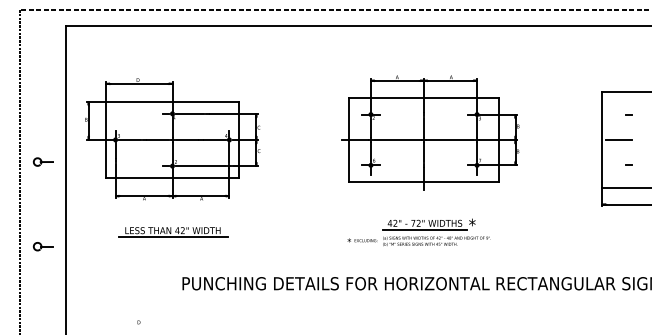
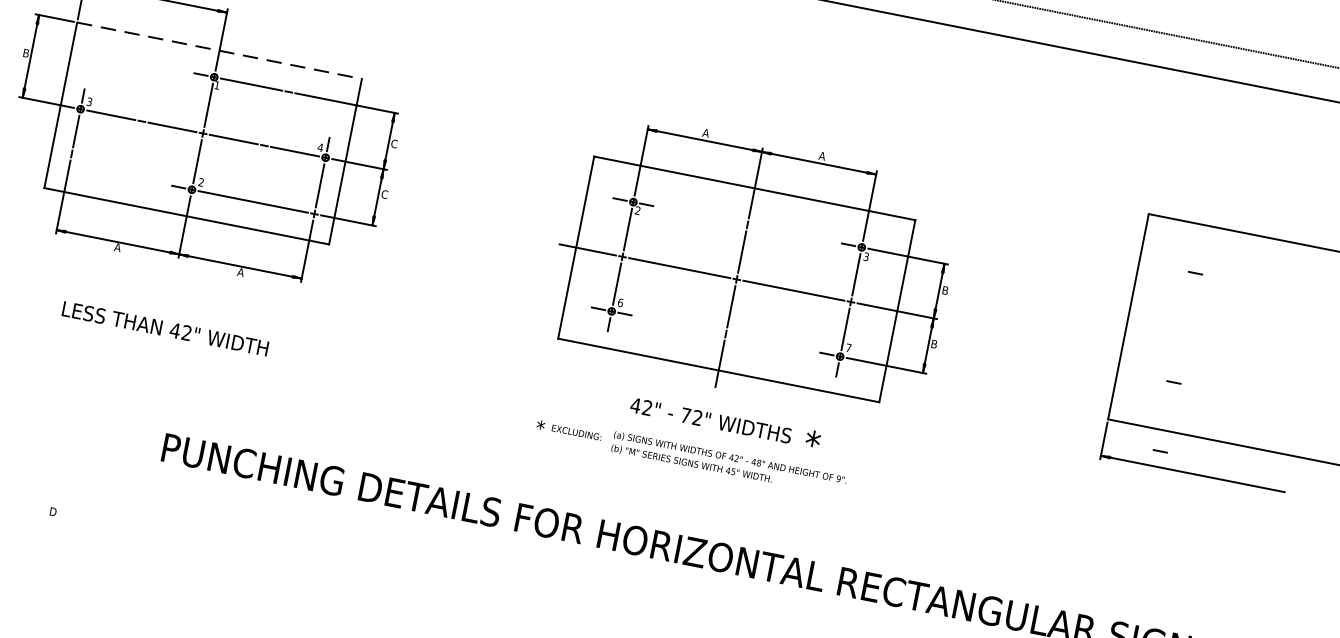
line: (173, 101) -> (221, 51), solid -> dashed
part: (430, 132) -> (753, 266), moved
line: (618, 139) -> (1163, 322), removed
line: (628, 196) -> (1160, 449), added
line: (424, 229) -> (707, 433), removed
line: (173, 236) -> (164, 341), removed

